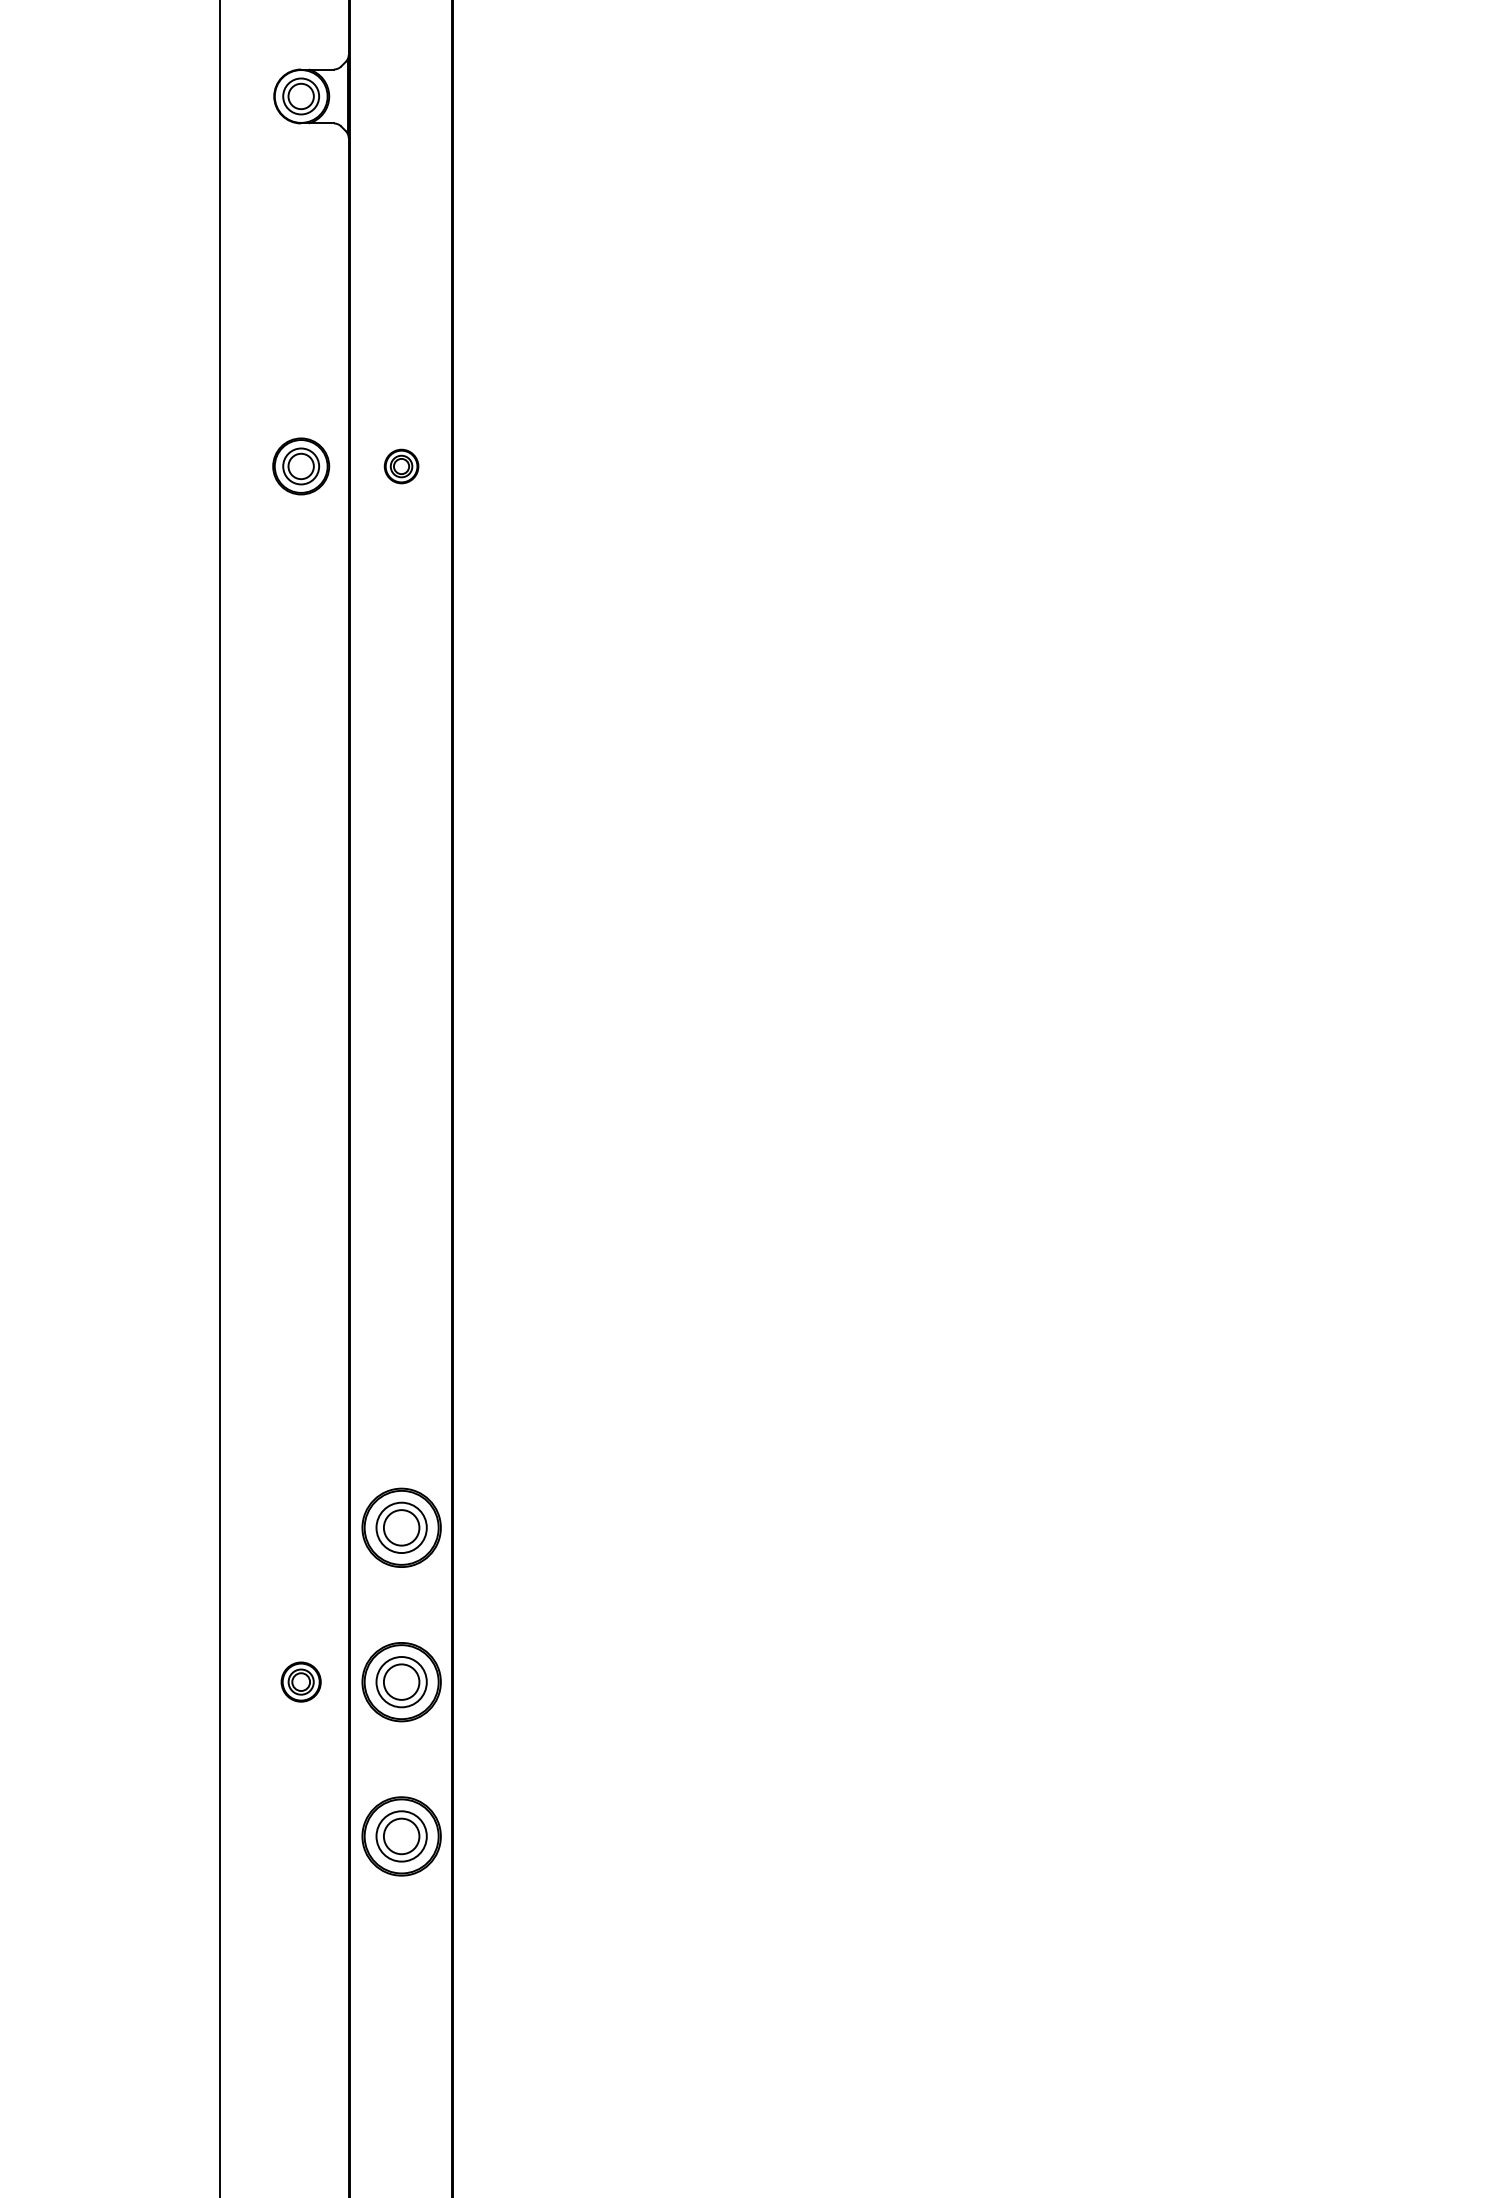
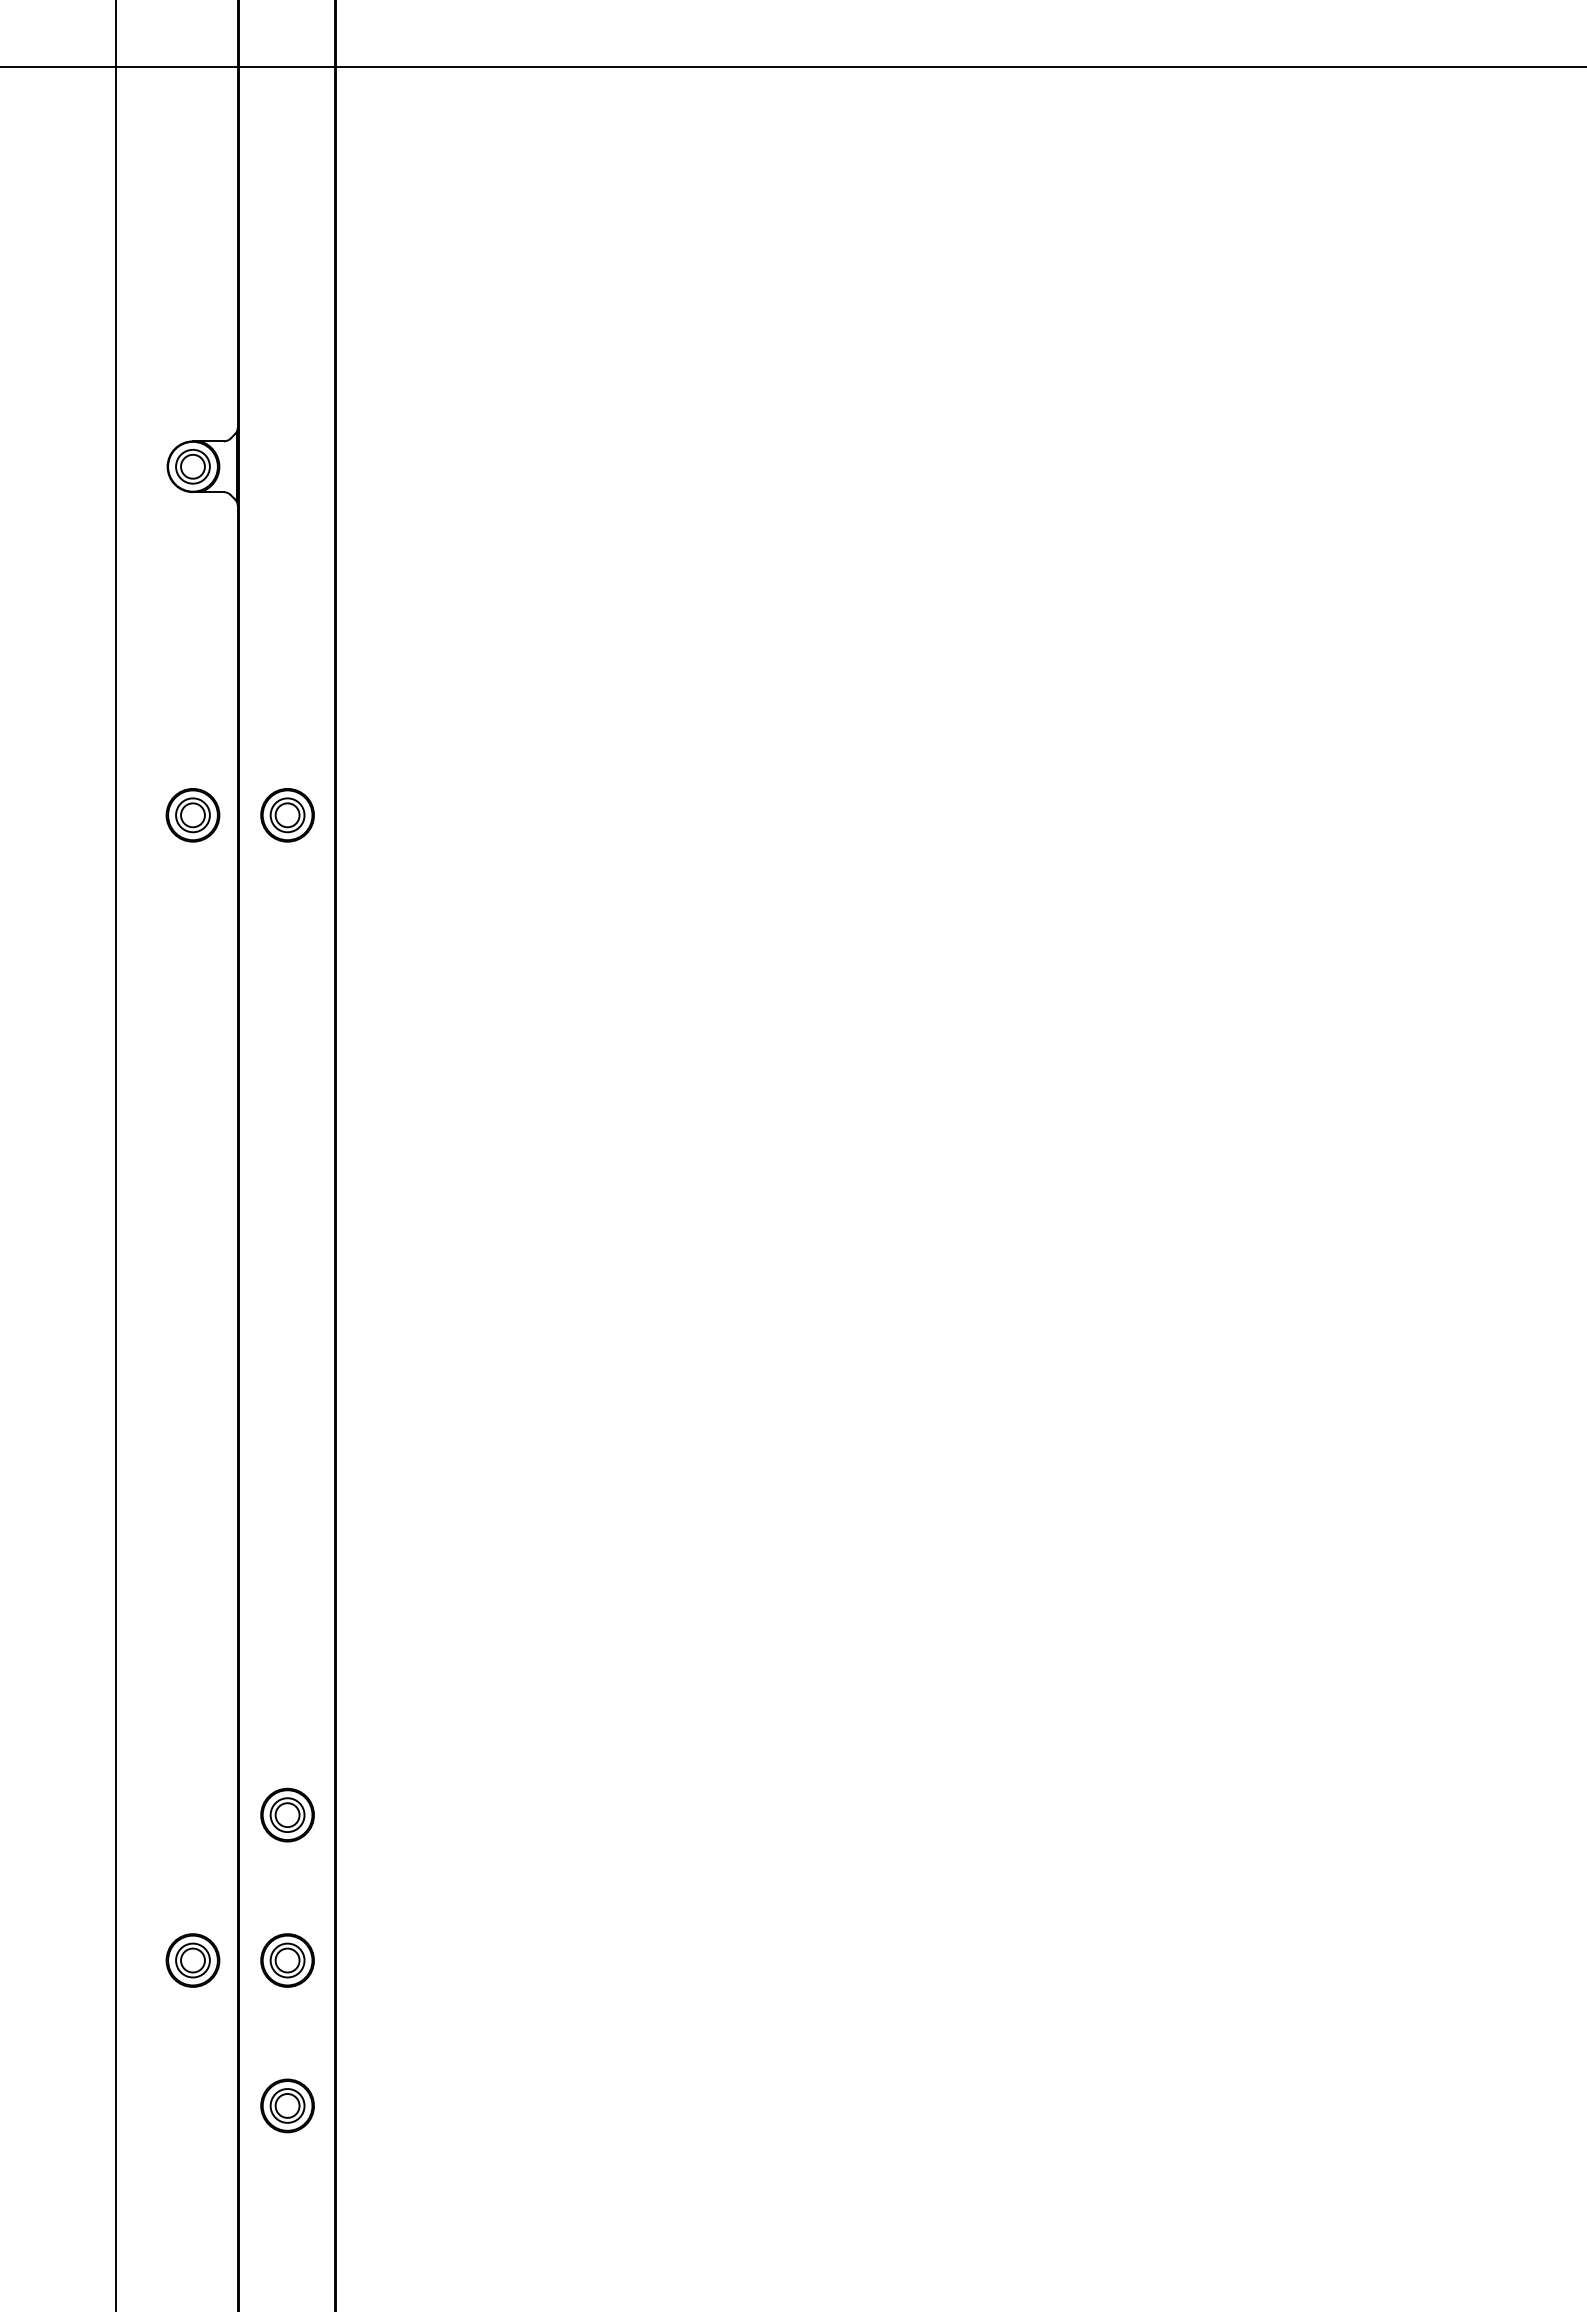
part: (401, 466) -> (287, 815), size x1.67
part: (401, 1527) -> (287, 1814), size x0.71
part: (300, 1682) -> (192, 1960), size x1.43
part: (401, 1682) -> (287, 1960), size x0.71
part: (401, 1835) -> (287, 2105), size x0.71

